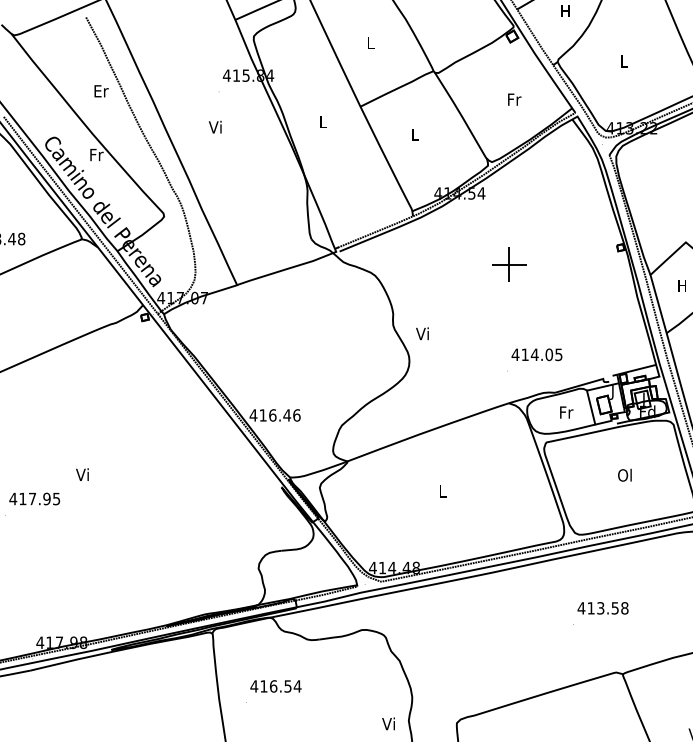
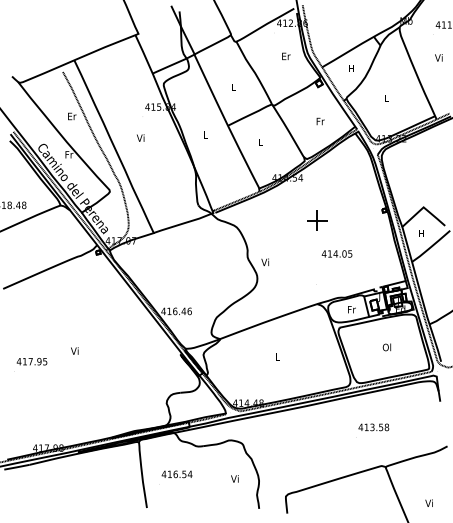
text: (535, 354) -> (336, 253), moved
text: (82, 473) -> (74, 350), moved
text: (387, 723) -> (234, 478), moved

